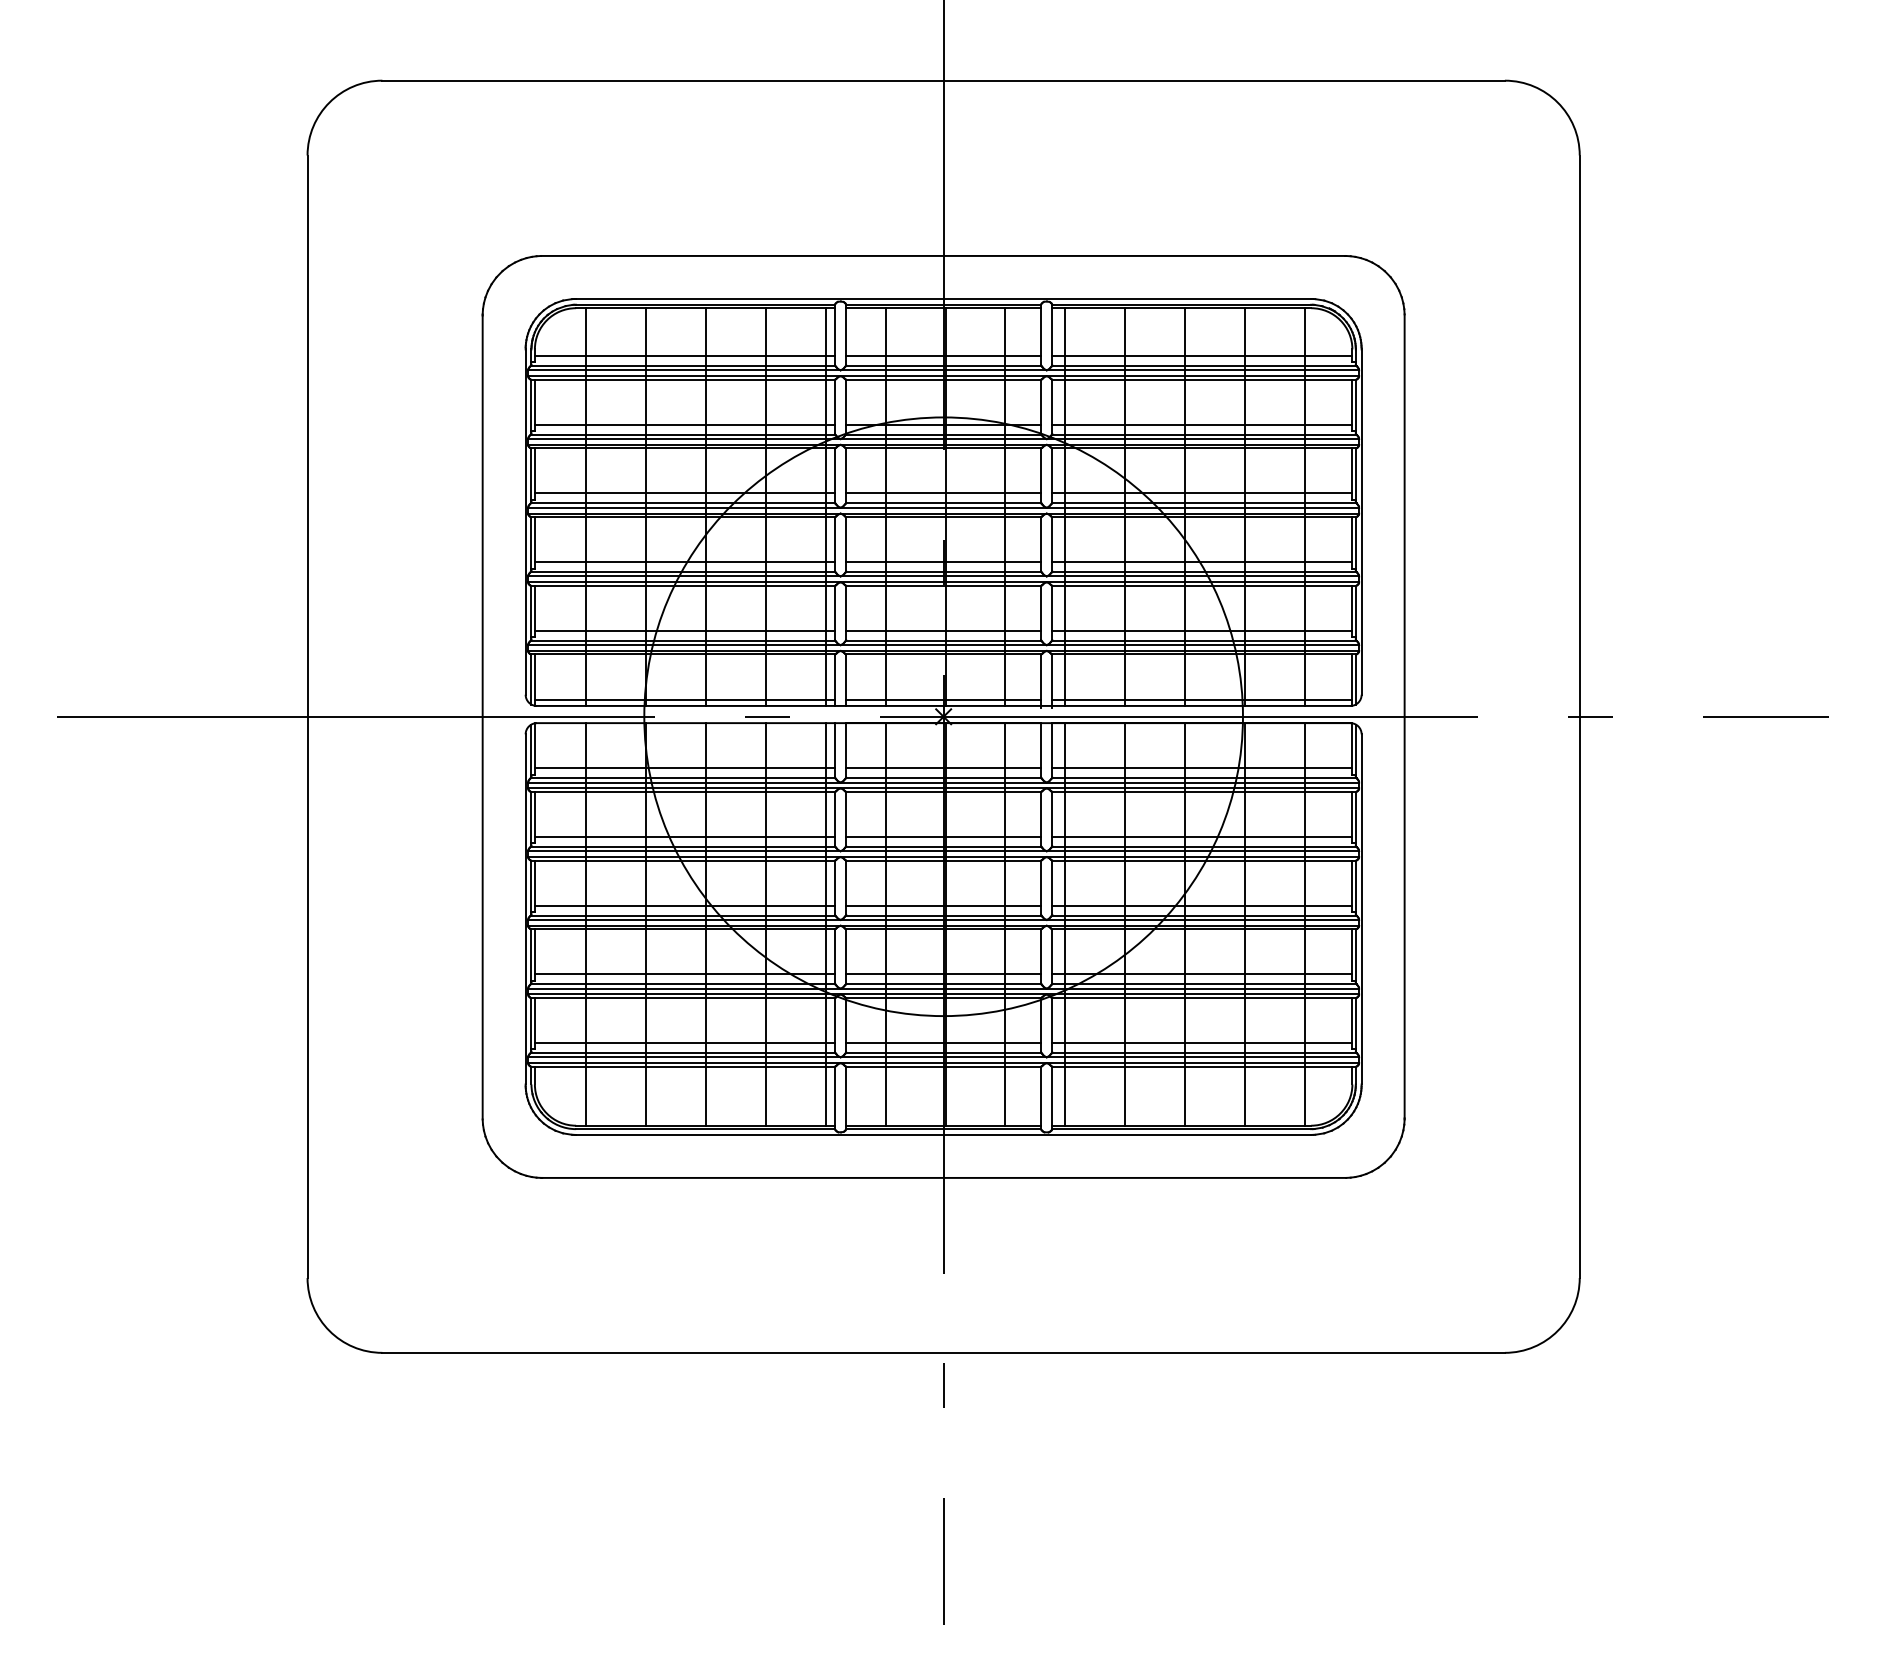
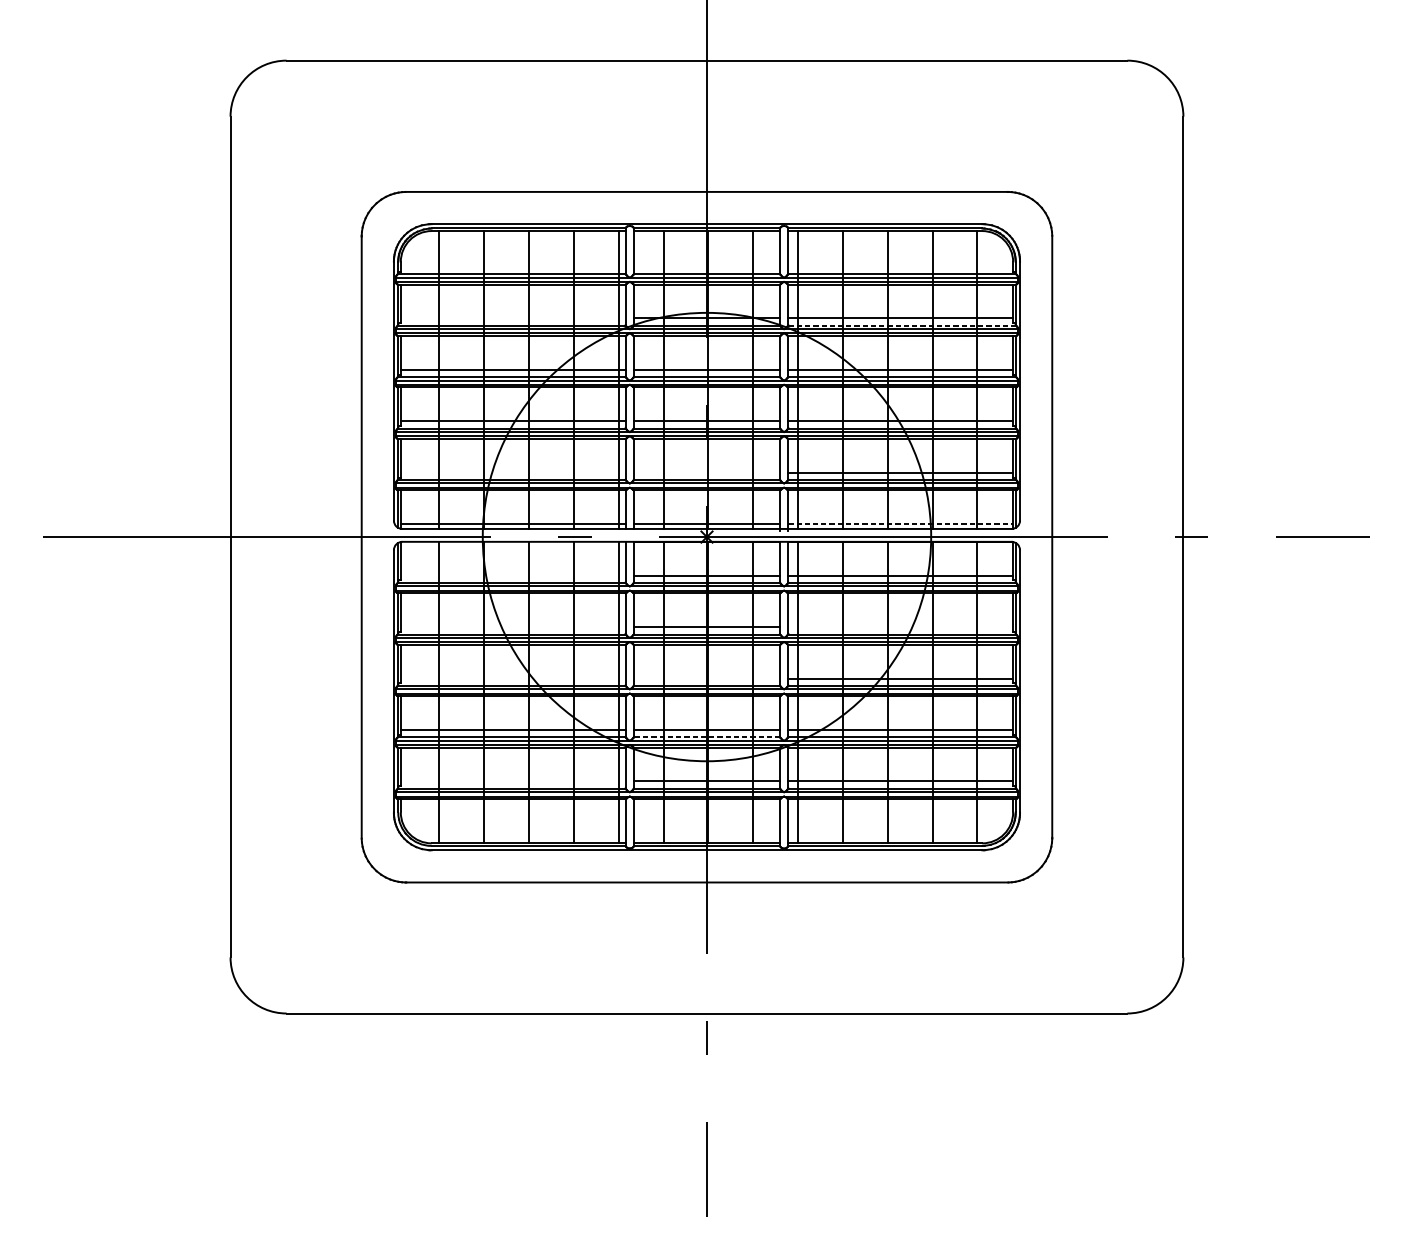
line: (684, 356) -> (512, 267), removed
line: (943, 356) -> (706, 267), removed
line: (1202, 356) -> (900, 267), removed
line: (684, 424) -> (512, 318), removed
line: (1203, 434) -> (901, 325), solid -> dashed
line: (684, 630) -> (512, 472), removed
line: (943, 630) -> (706, 472), removed
line: (1202, 699) -> (900, 524), solid -> dashed
line: (684, 768) -> (512, 575), removed
line: (684, 836) -> (512, 626), removed
line: (1202, 836) -> (900, 626), removed
line: (684, 905) -> (512, 678), removed
line: (943, 905) -> (706, 678), removed
line: (943, 984) -> (706, 737), solid -> dashed
line: (684, 1043) -> (512, 781), removed

